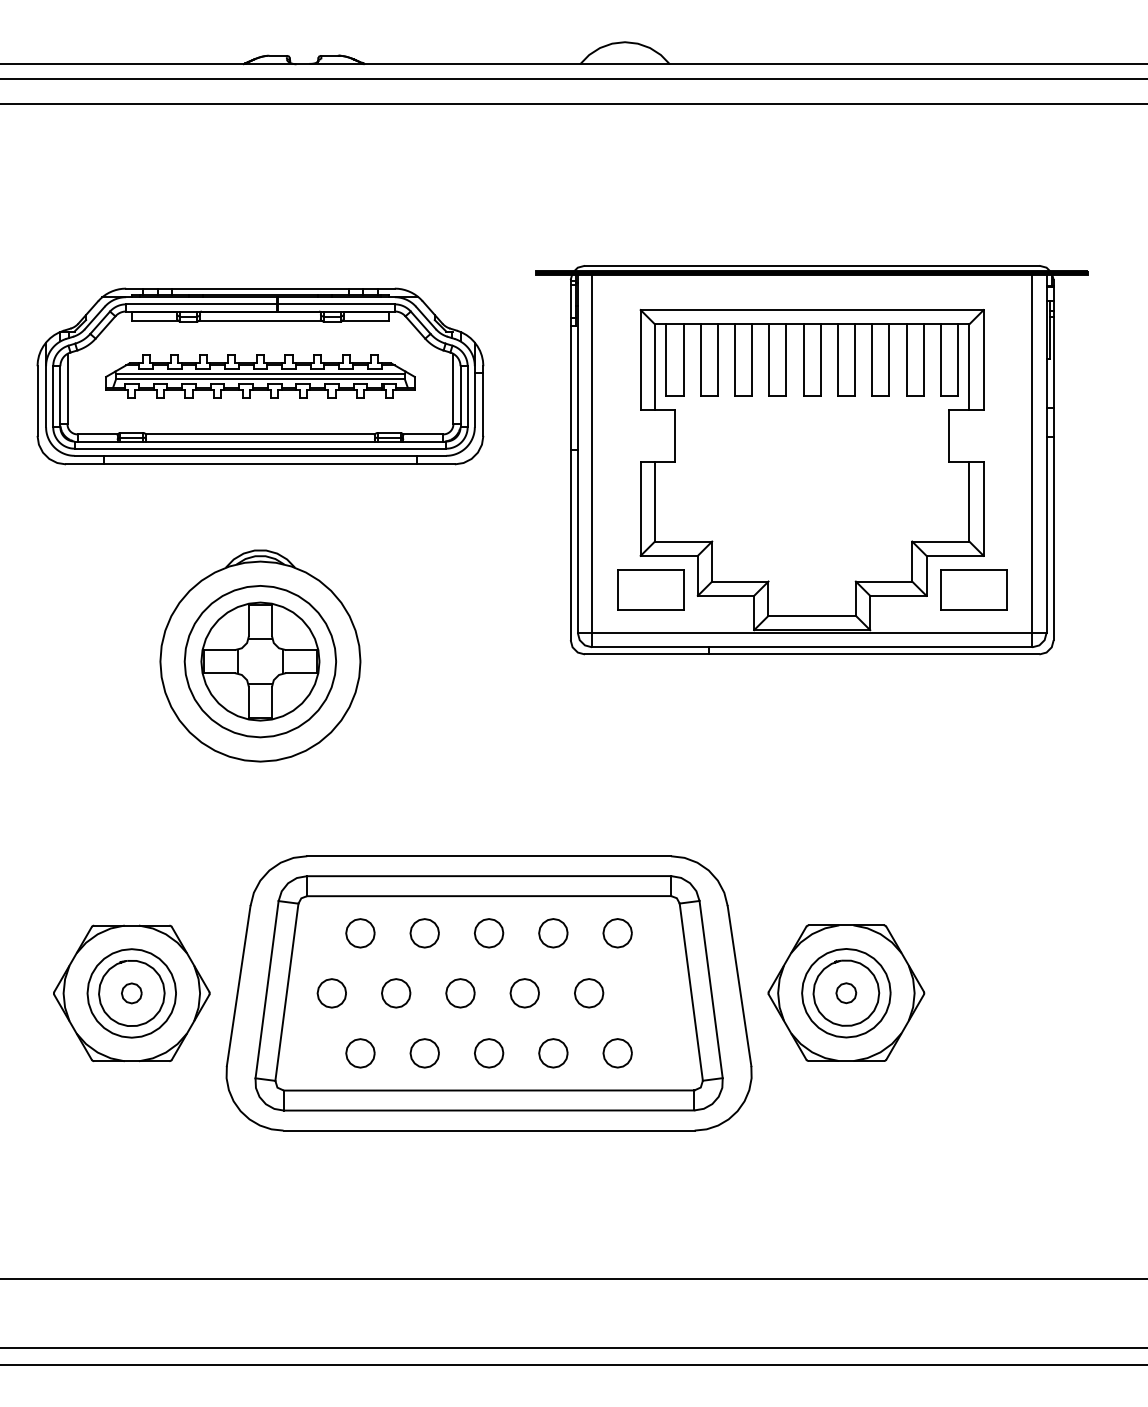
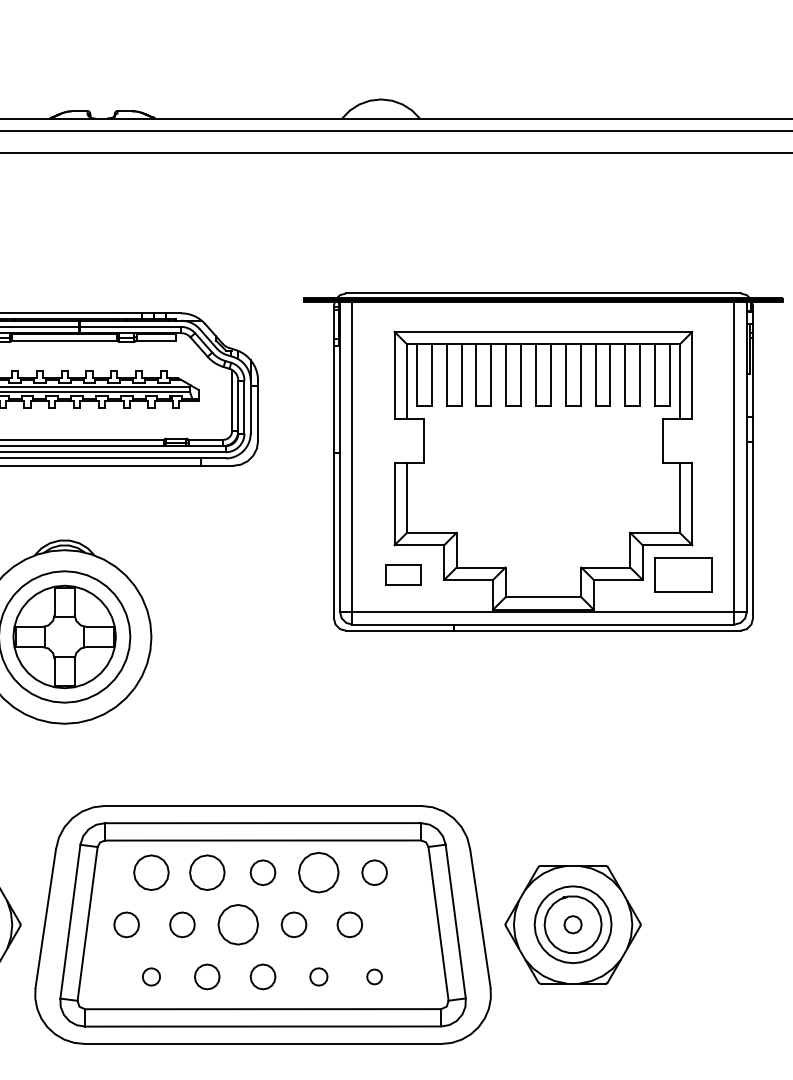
part: (650, 589) -> (403, 574), size x0.6
part: (360, 933) -> (151, 872), size x1.4
part: (424, 933) -> (207, 872), size x1.4
part: (553, 933) -> (318, 872), size x1.6
part: (460, 993) -> (238, 924), size x1.6
part: (360, 1053) -> (151, 977), size x0.7
part: (553, 1053) -> (318, 977), size x0.7
part: (617, 1053) -> (374, 977), size x0.6

